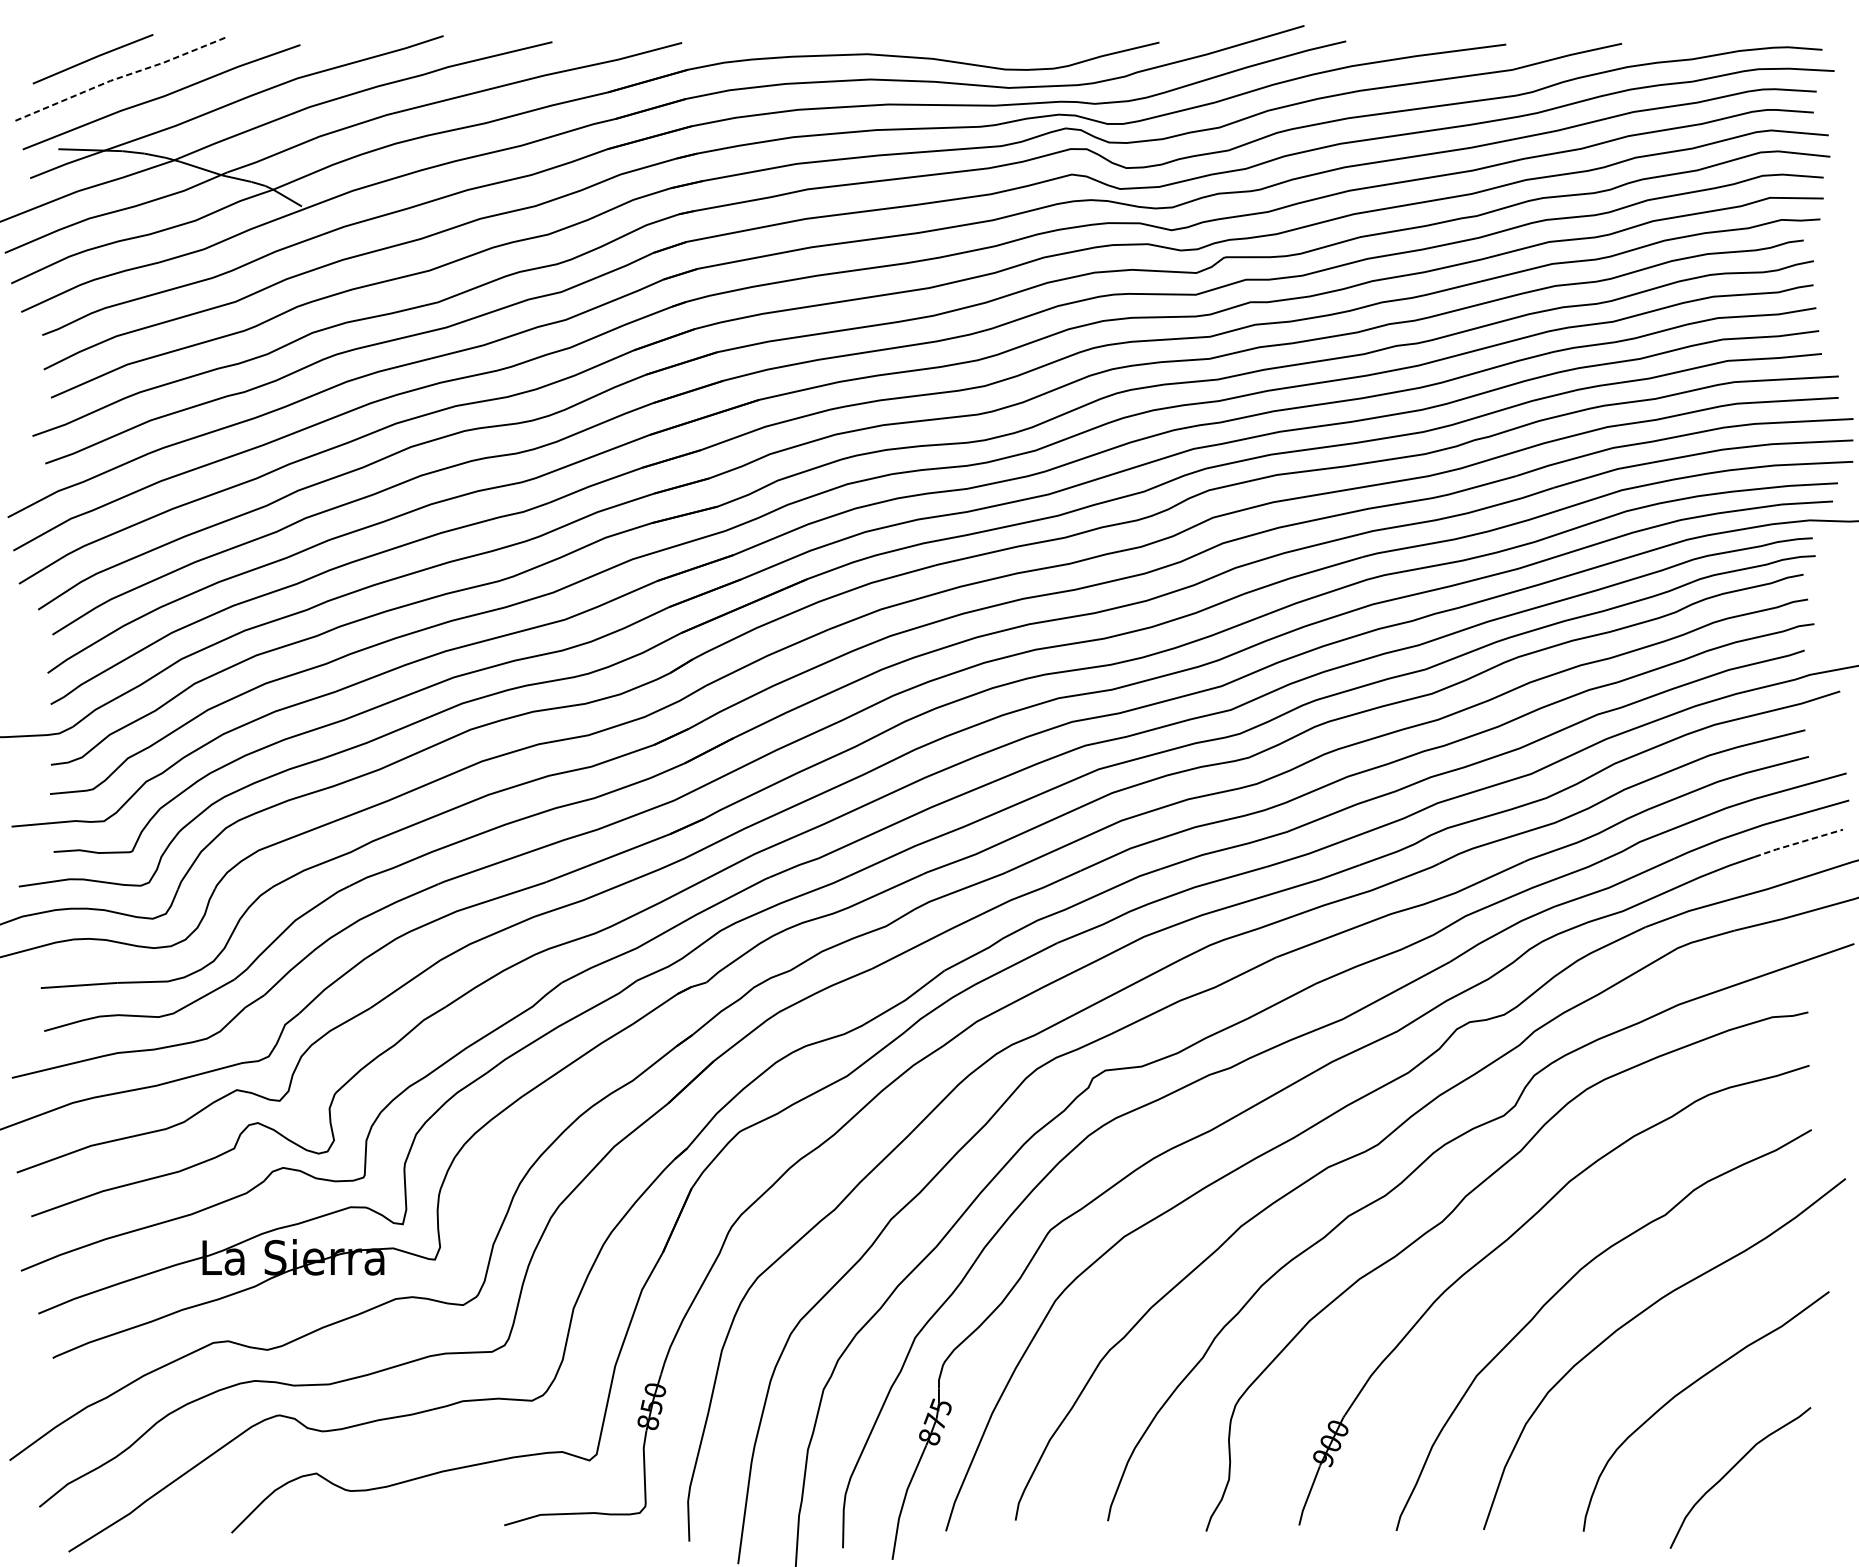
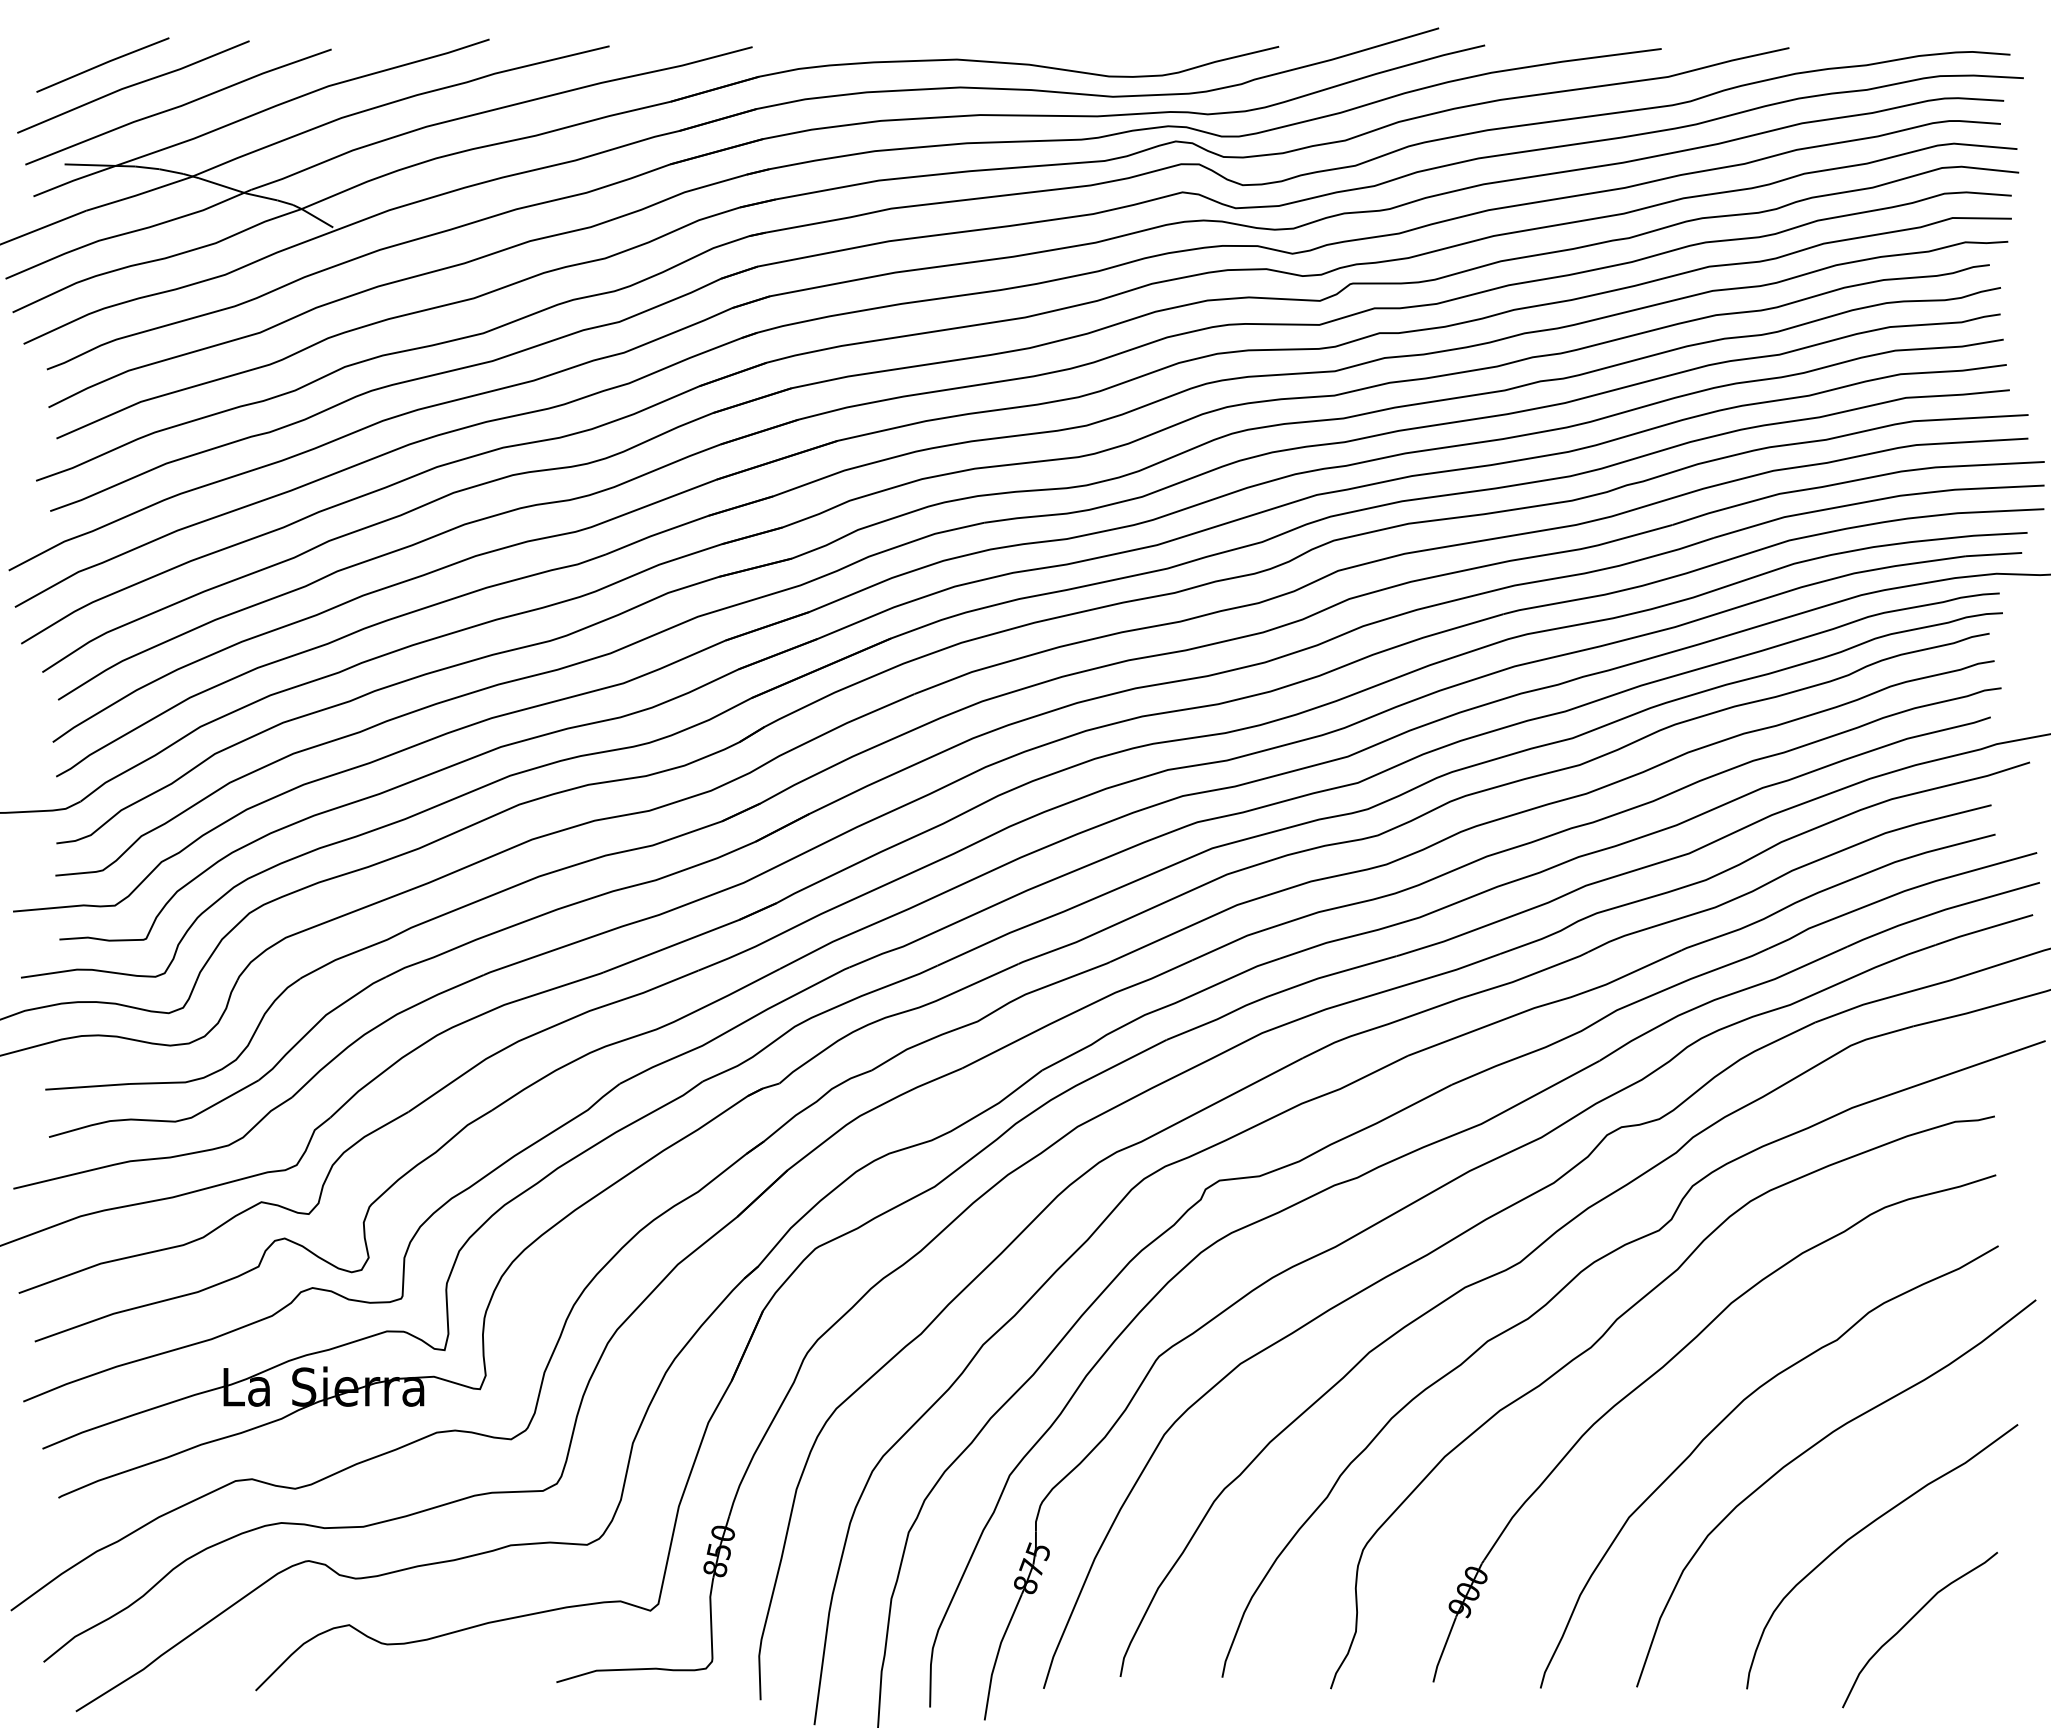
line: (120, 77) -> (133, 85), dashed -> solid
line: (1798, 842) -> (1983, 929), dashed -> solid

